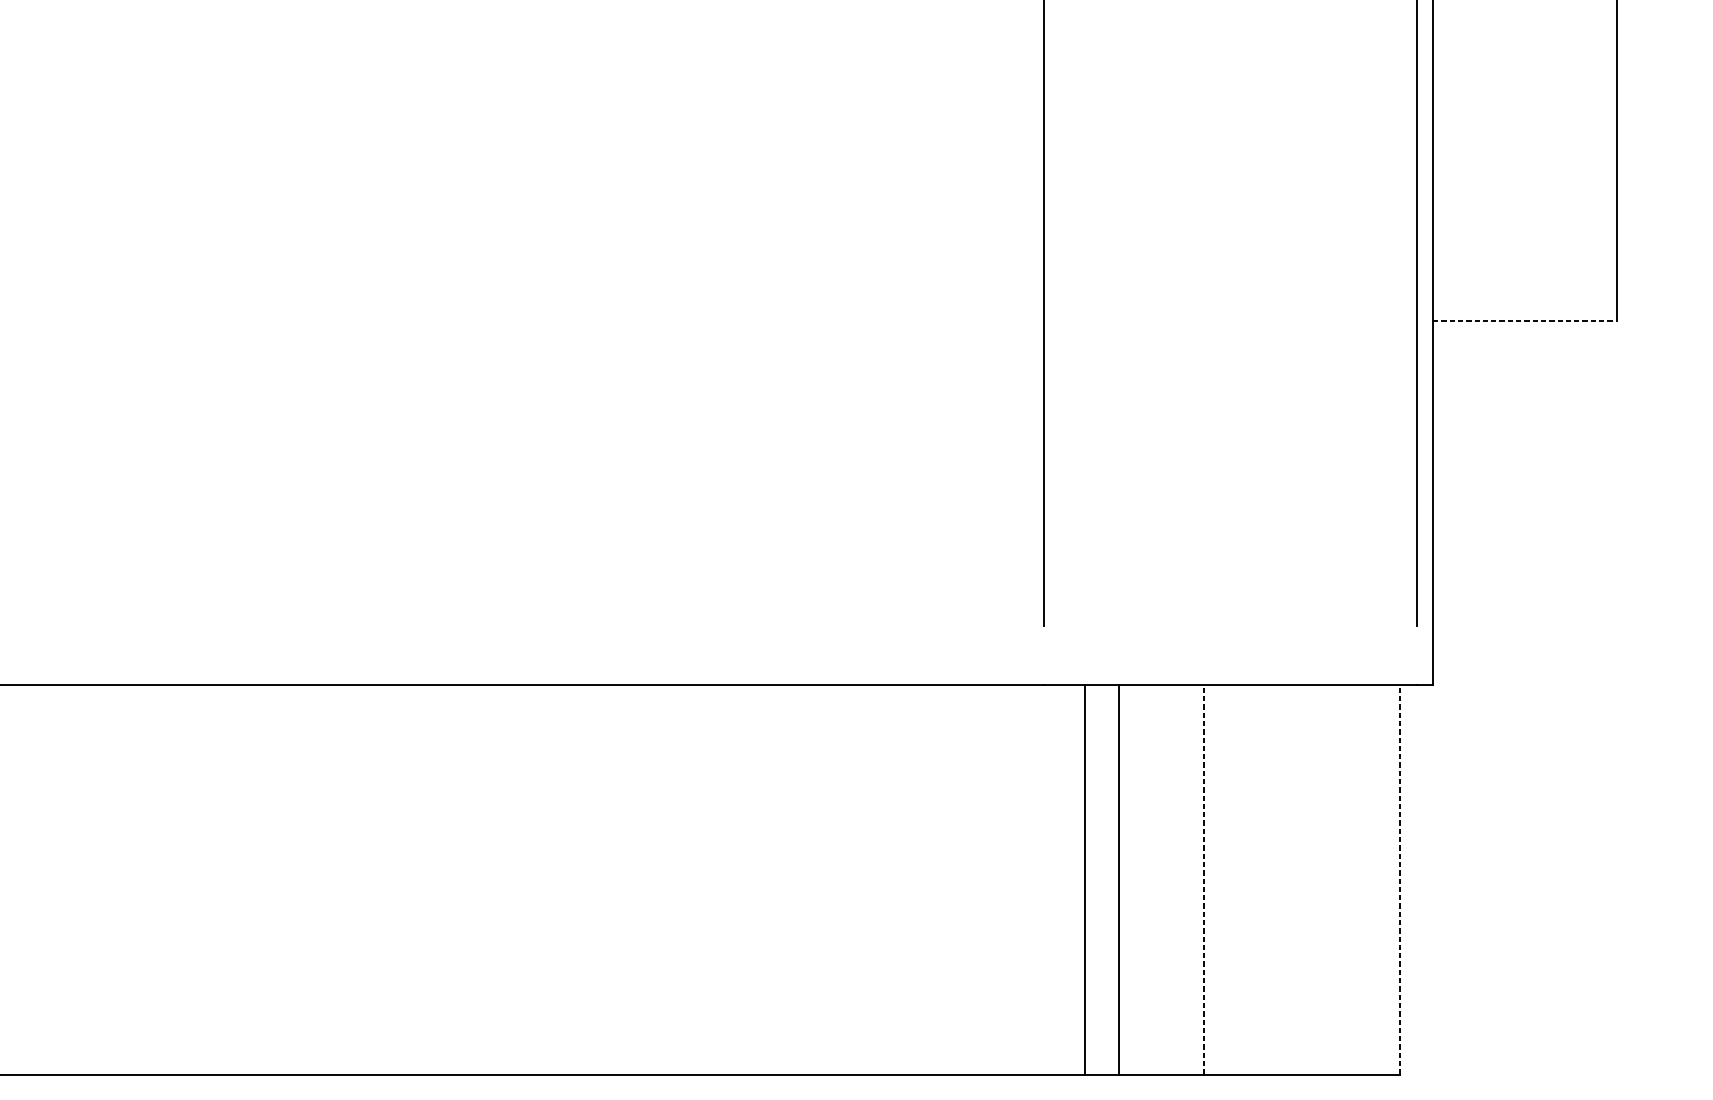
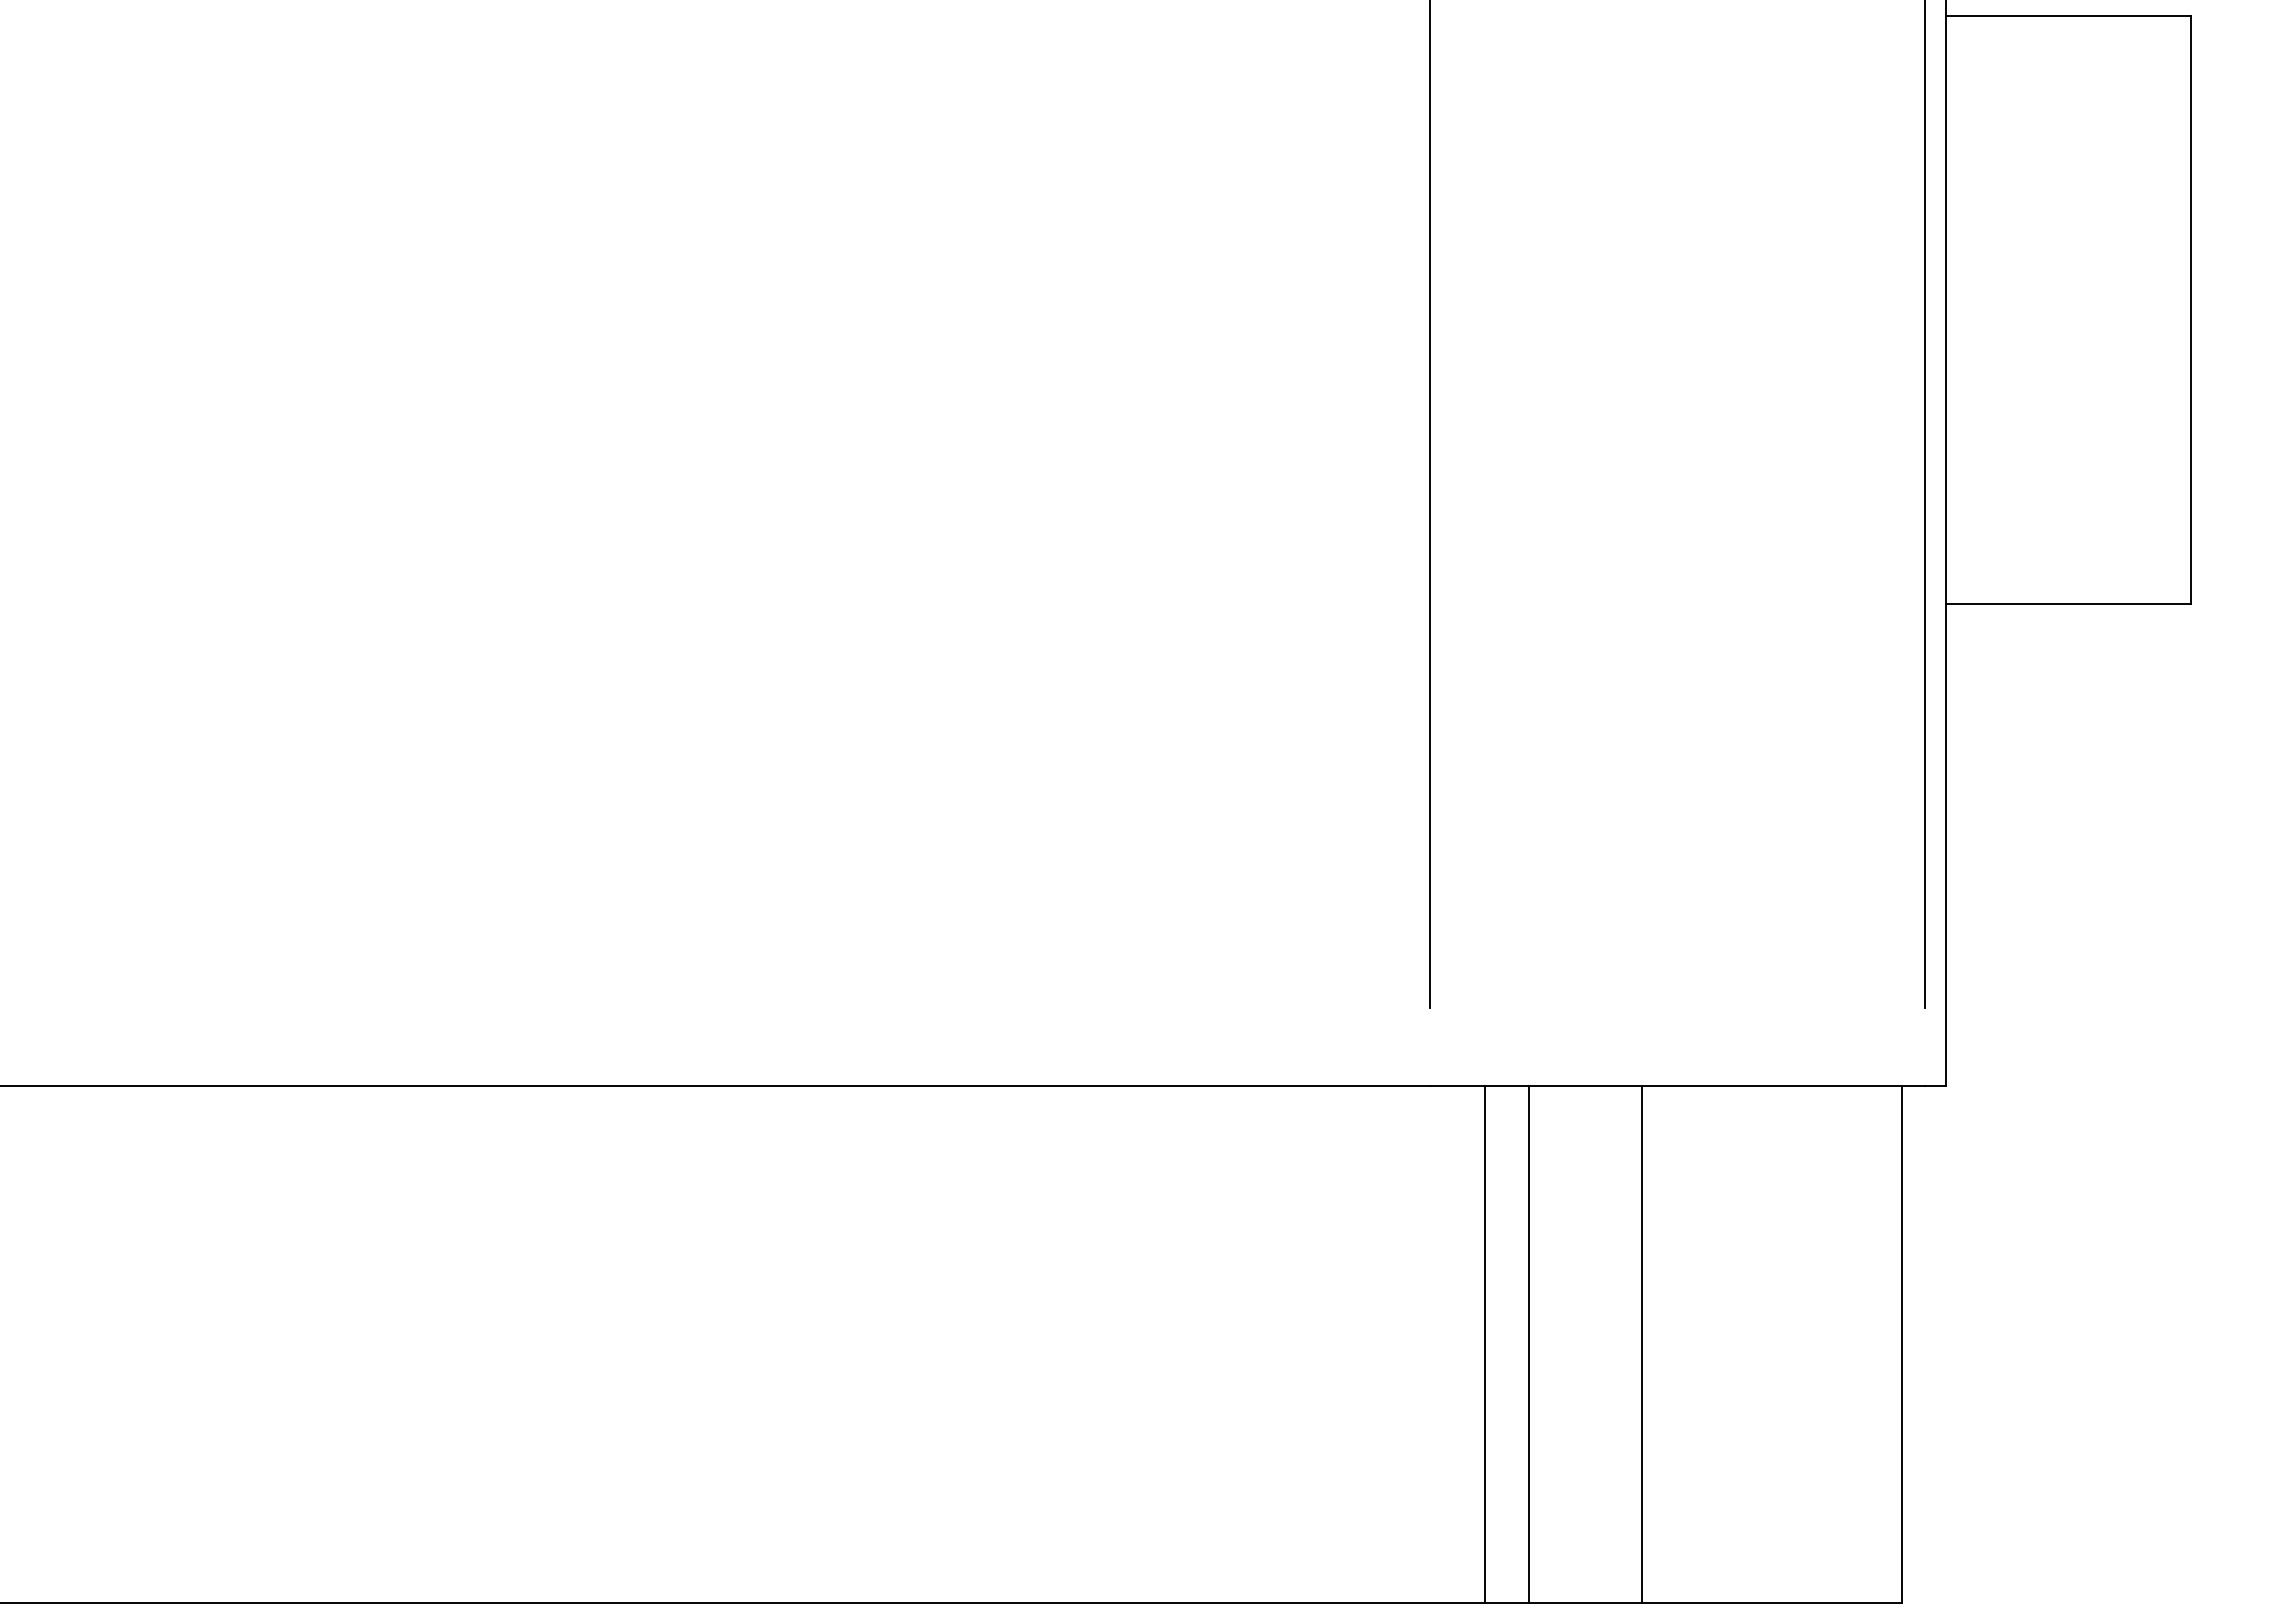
line: (1525, 320) -> (2069, 603), dashed -> solid
line: (1203, 879) -> (1642, 1344), dashed -> solid
line: (1399, 879) -> (1902, 1344), dashed -> solid

